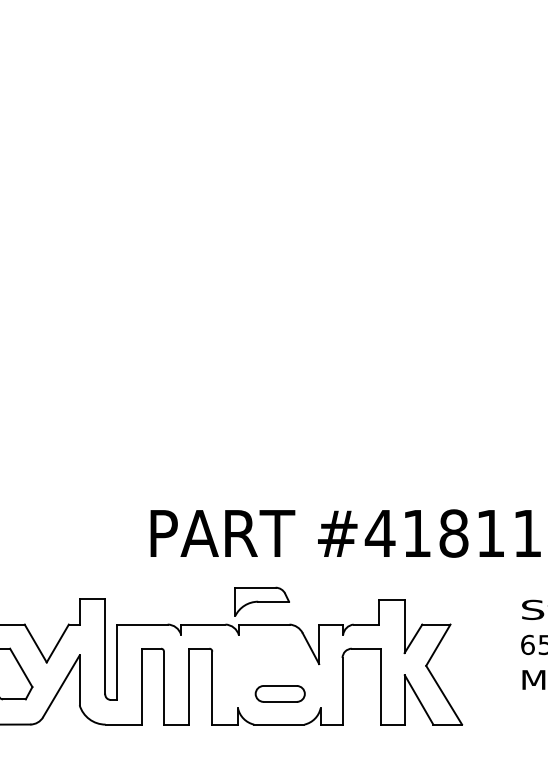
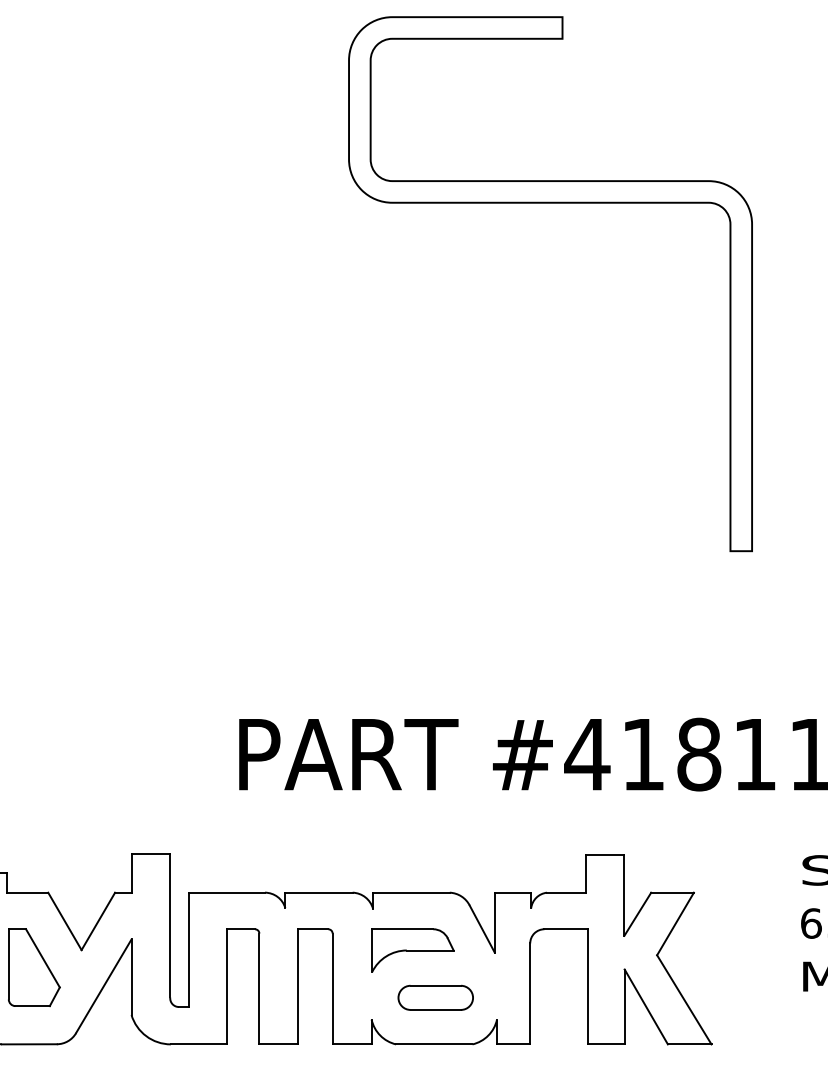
part: (355, 170) -> (549, 203), added
part: (261, 601) -> (411, 950), moved

